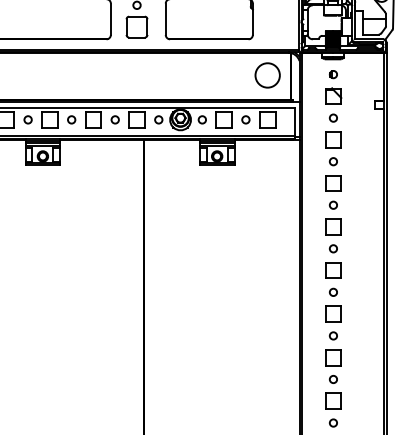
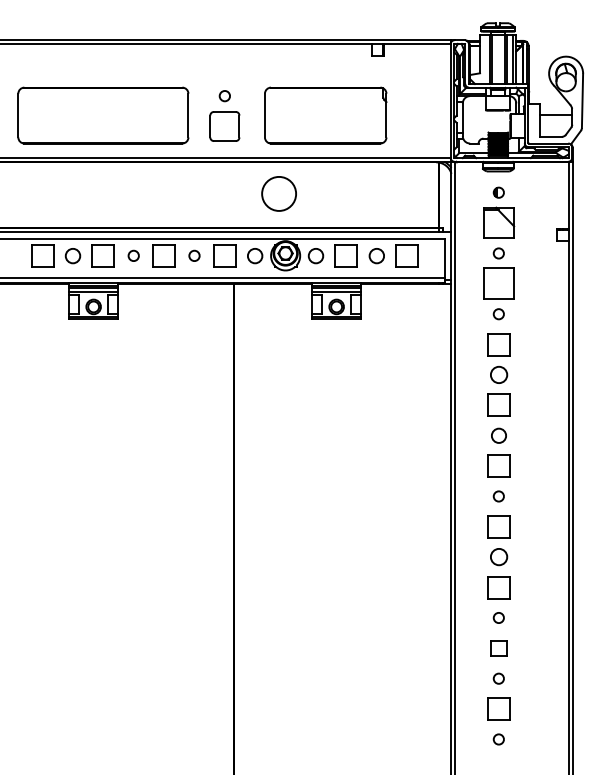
circle: (267, 75) -> (278, 193), moved
part: (333, 95) -> (498, 222), size x1.4
circle: (27, 119) -> (72, 255), size x1.4
circle: (158, 119) -> (255, 255), size x1.4
circle: (201, 119) -> (315, 255), size x1.4
circle: (245, 119) -> (376, 255), size x1.4
part: (333, 139) -> (498, 283), size x1.4
circle: (333, 204) -> (498, 374), size x1.6
circle: (333, 248) -> (498, 435), size x1.4
circle: (333, 336) -> (498, 557), size x1.6
part: (333, 400) -> (498, 647), size x0.7

